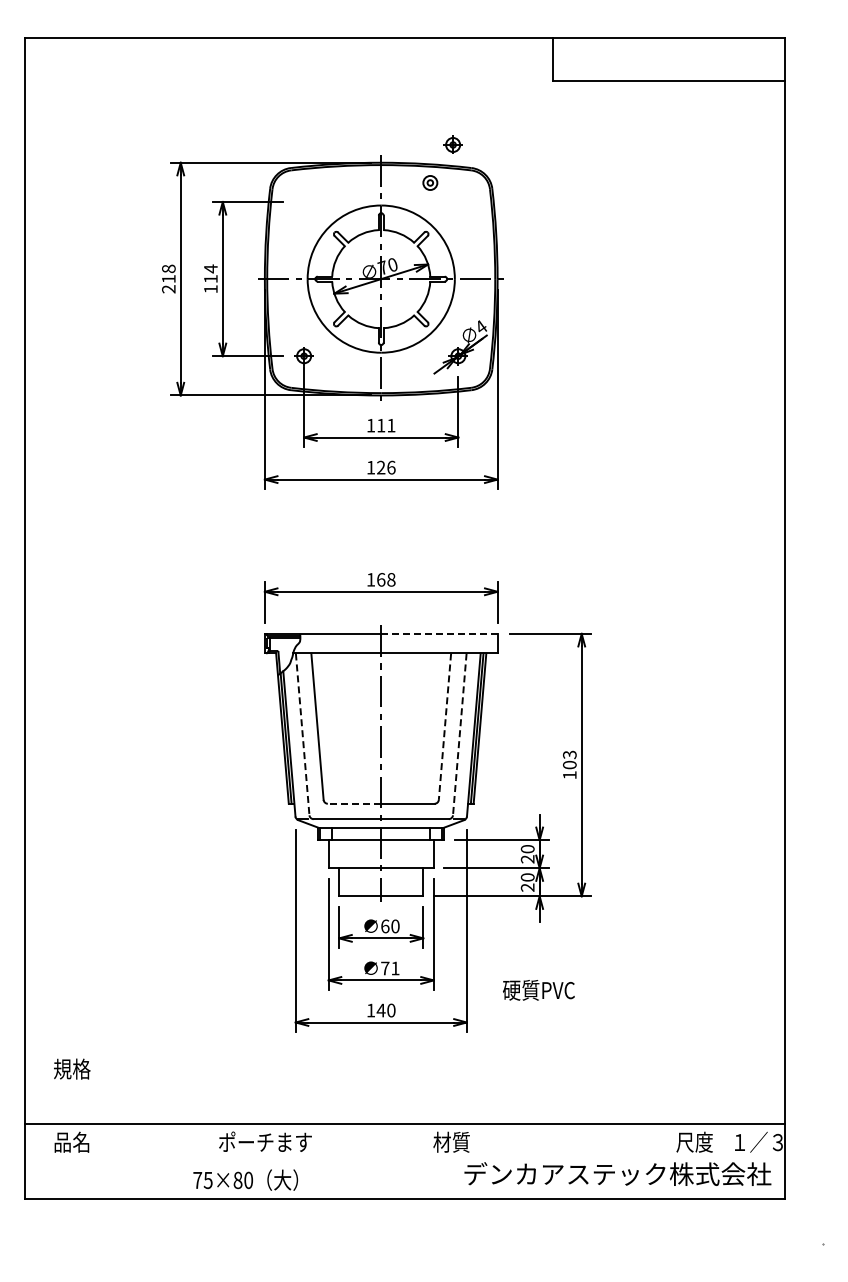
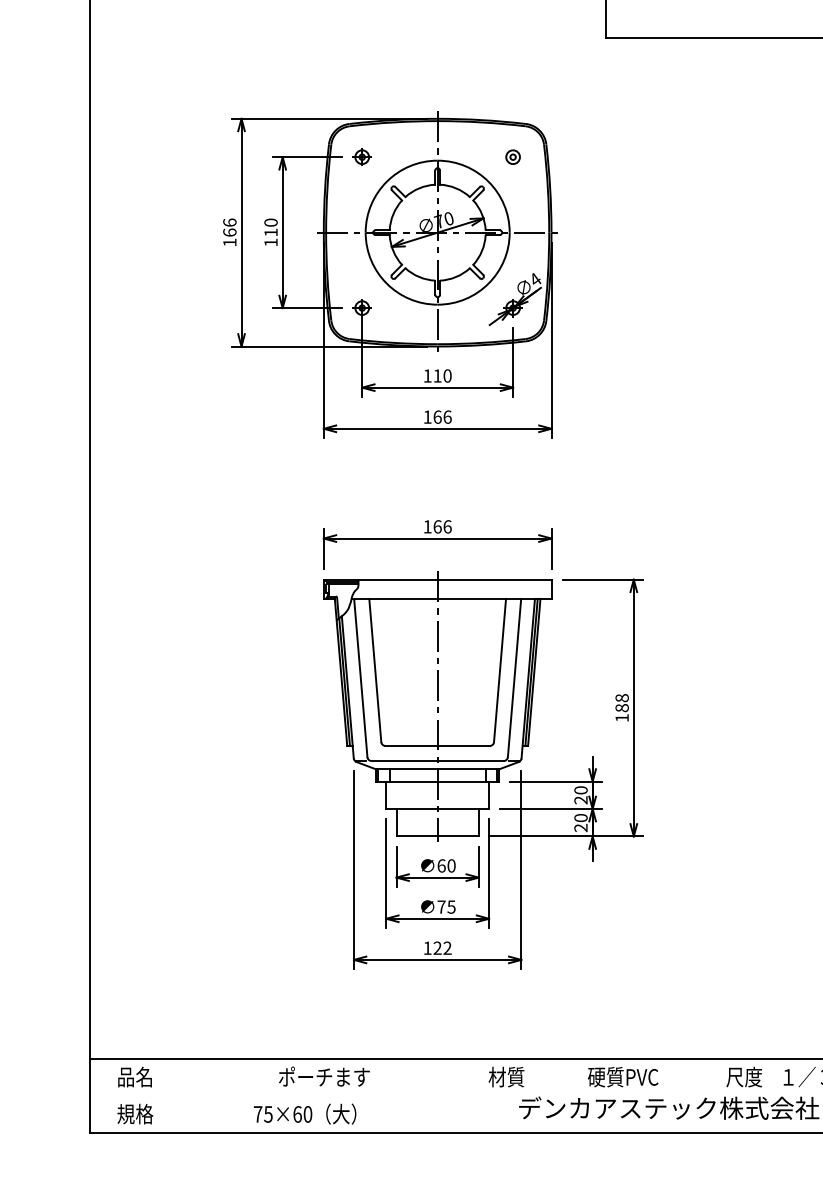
part: (452, 144) -> (361, 156), moved
part: (430, 182) -> (513, 156), moved
text: (210, 268) -> (270, 222), 114 -> 110
text: (168, 278) -> (229, 232), 218 -> 166
text: (391, 425) -> (447, 375), 111 -> 110
text: (381, 467) -> (437, 416), 126 -> 166
text: (391, 579) -> (447, 526), 168 -> 166
line: (439, 633) -> (494, 579), dashed -> solid
line: (444, 727) -> (499, 671), dashed -> solid
line: (302, 734) -> (360, 678), dashed -> solid
line: (459, 734) -> (514, 678), dashed -> solid
text: (569, 759) -> (621, 702), 103 -> 188
line: (354, 803) -> (411, 745), dashed -> solid
text: (395, 968) -> (451, 907), 71 -> 75
text: (538, 990) -> (622, 1077), moved
text: (385, 1010) -> (441, 948), 140 -> 122
text: (72, 1068) -> (135, 1113), moved
text: (237, 1179) -> (297, 1113), 75×80 -> 75×60

